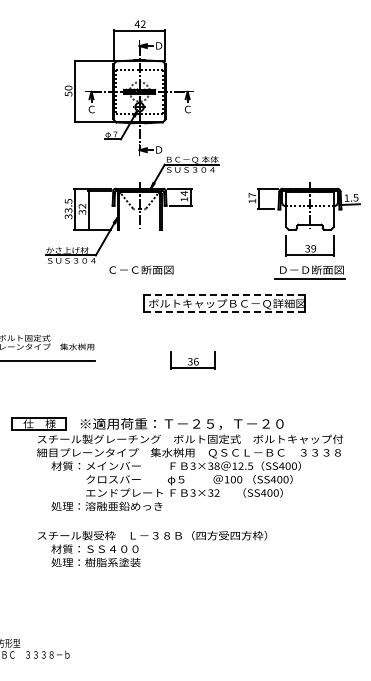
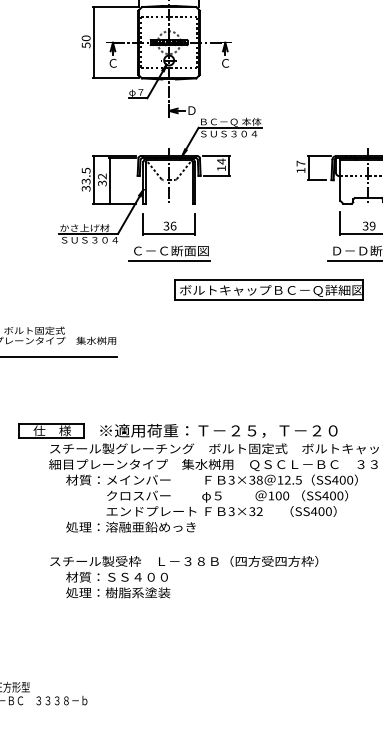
line: (139, 278) -> (169, 260), added
line: (224, 295) -> (268, 280), dashed -> solid
line: (224, 312) -> (268, 300), dashed -> solid
part: (192, 360) -> (169, 224), moved

